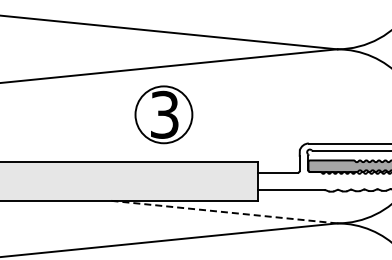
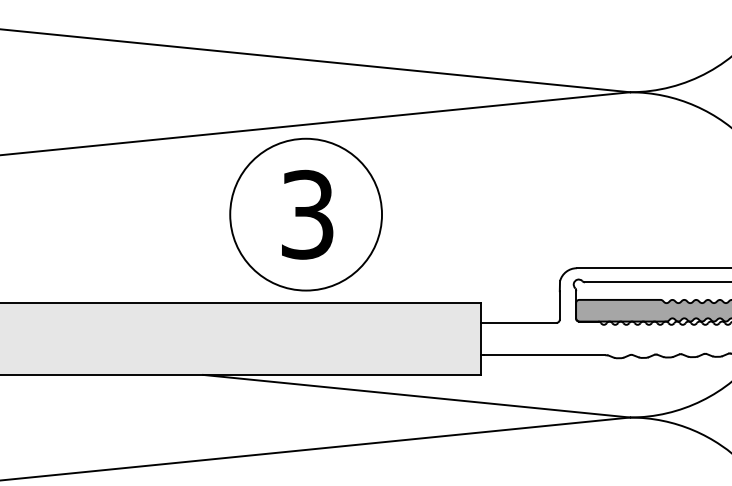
circle: (163, 114) -> (305, 214), size x1.43
line: (223, 212) -> (417, 397), dashed -> solid

